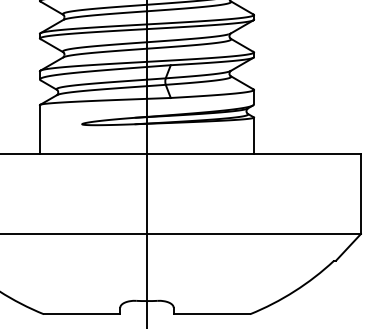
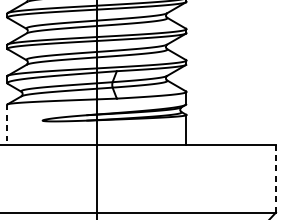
line: (40, 129) -> (7, 125), solid -> dashed
line: (360, 193) -> (275, 178), solid -> dashed

